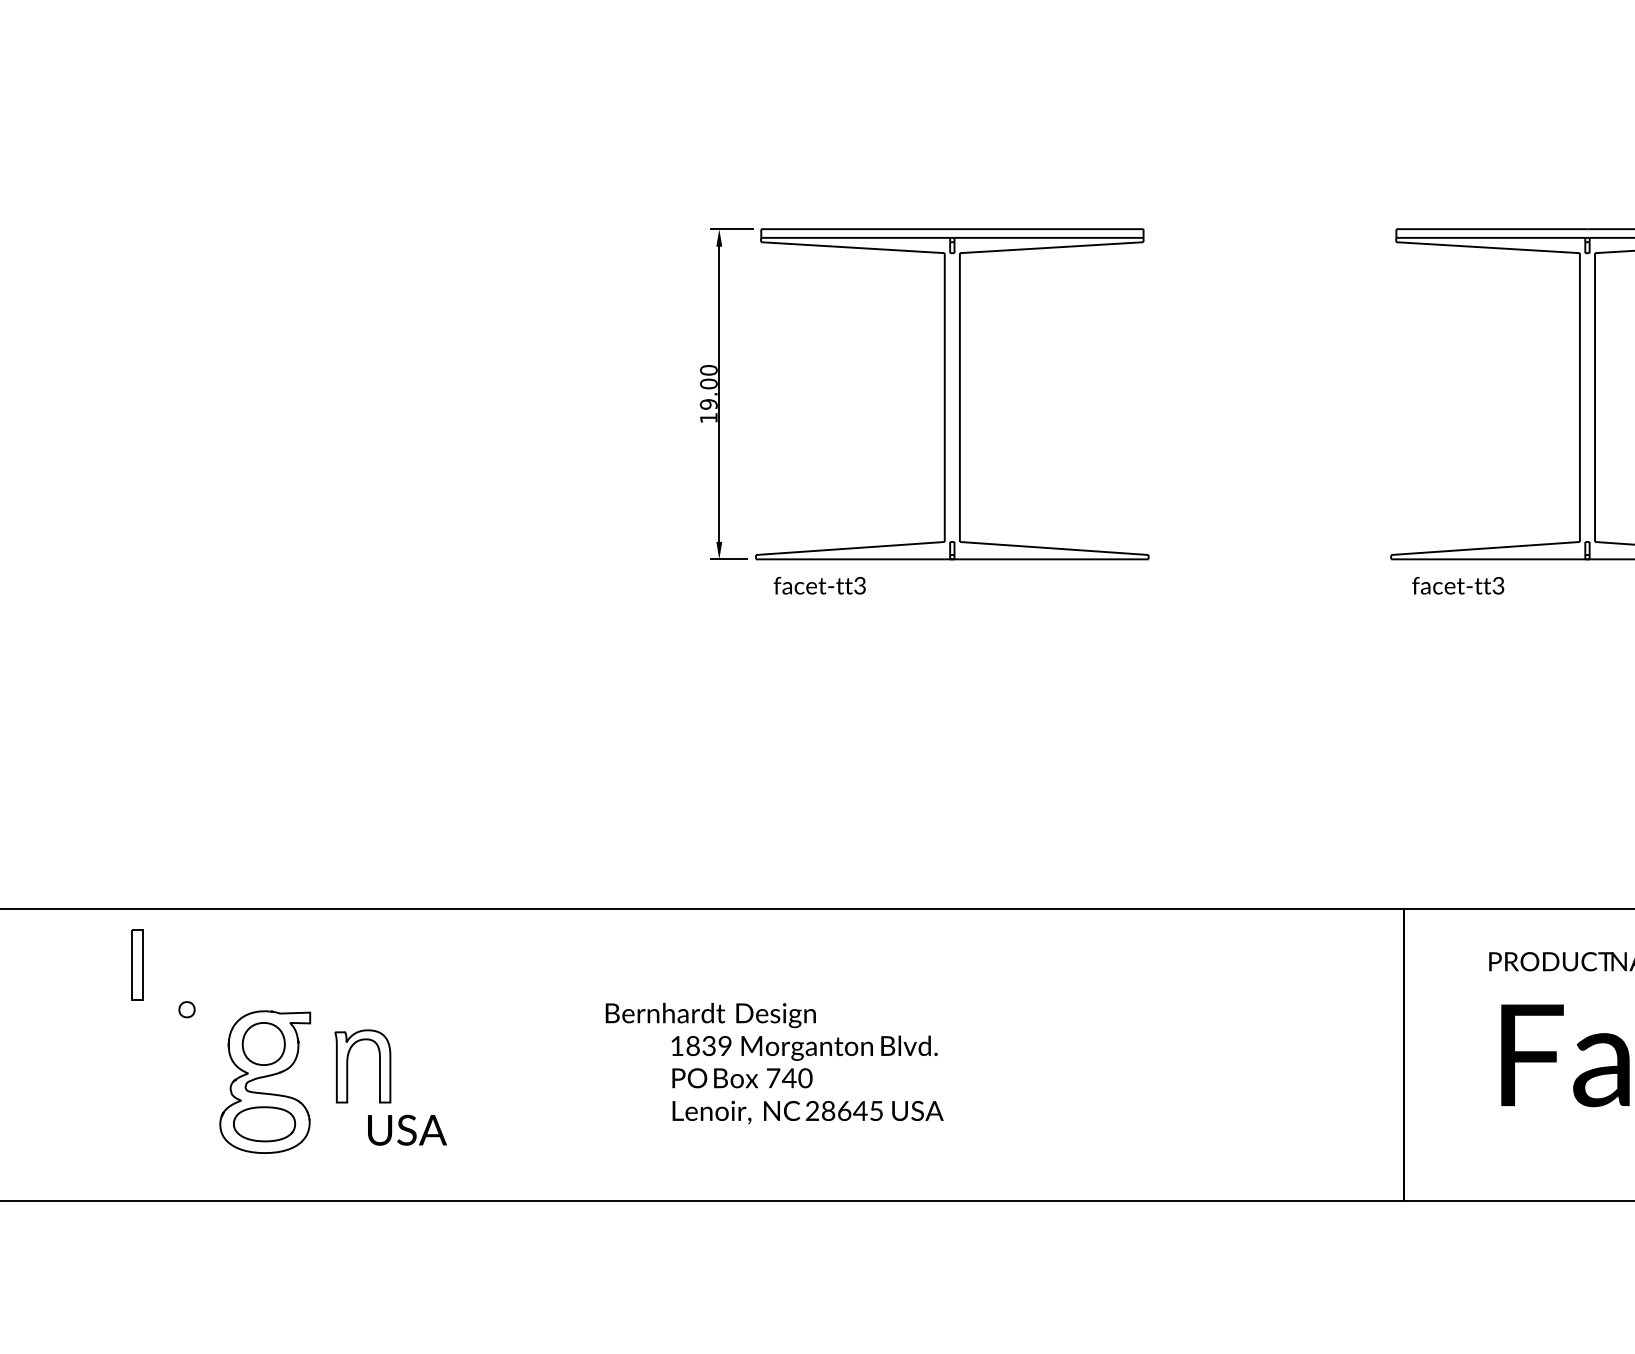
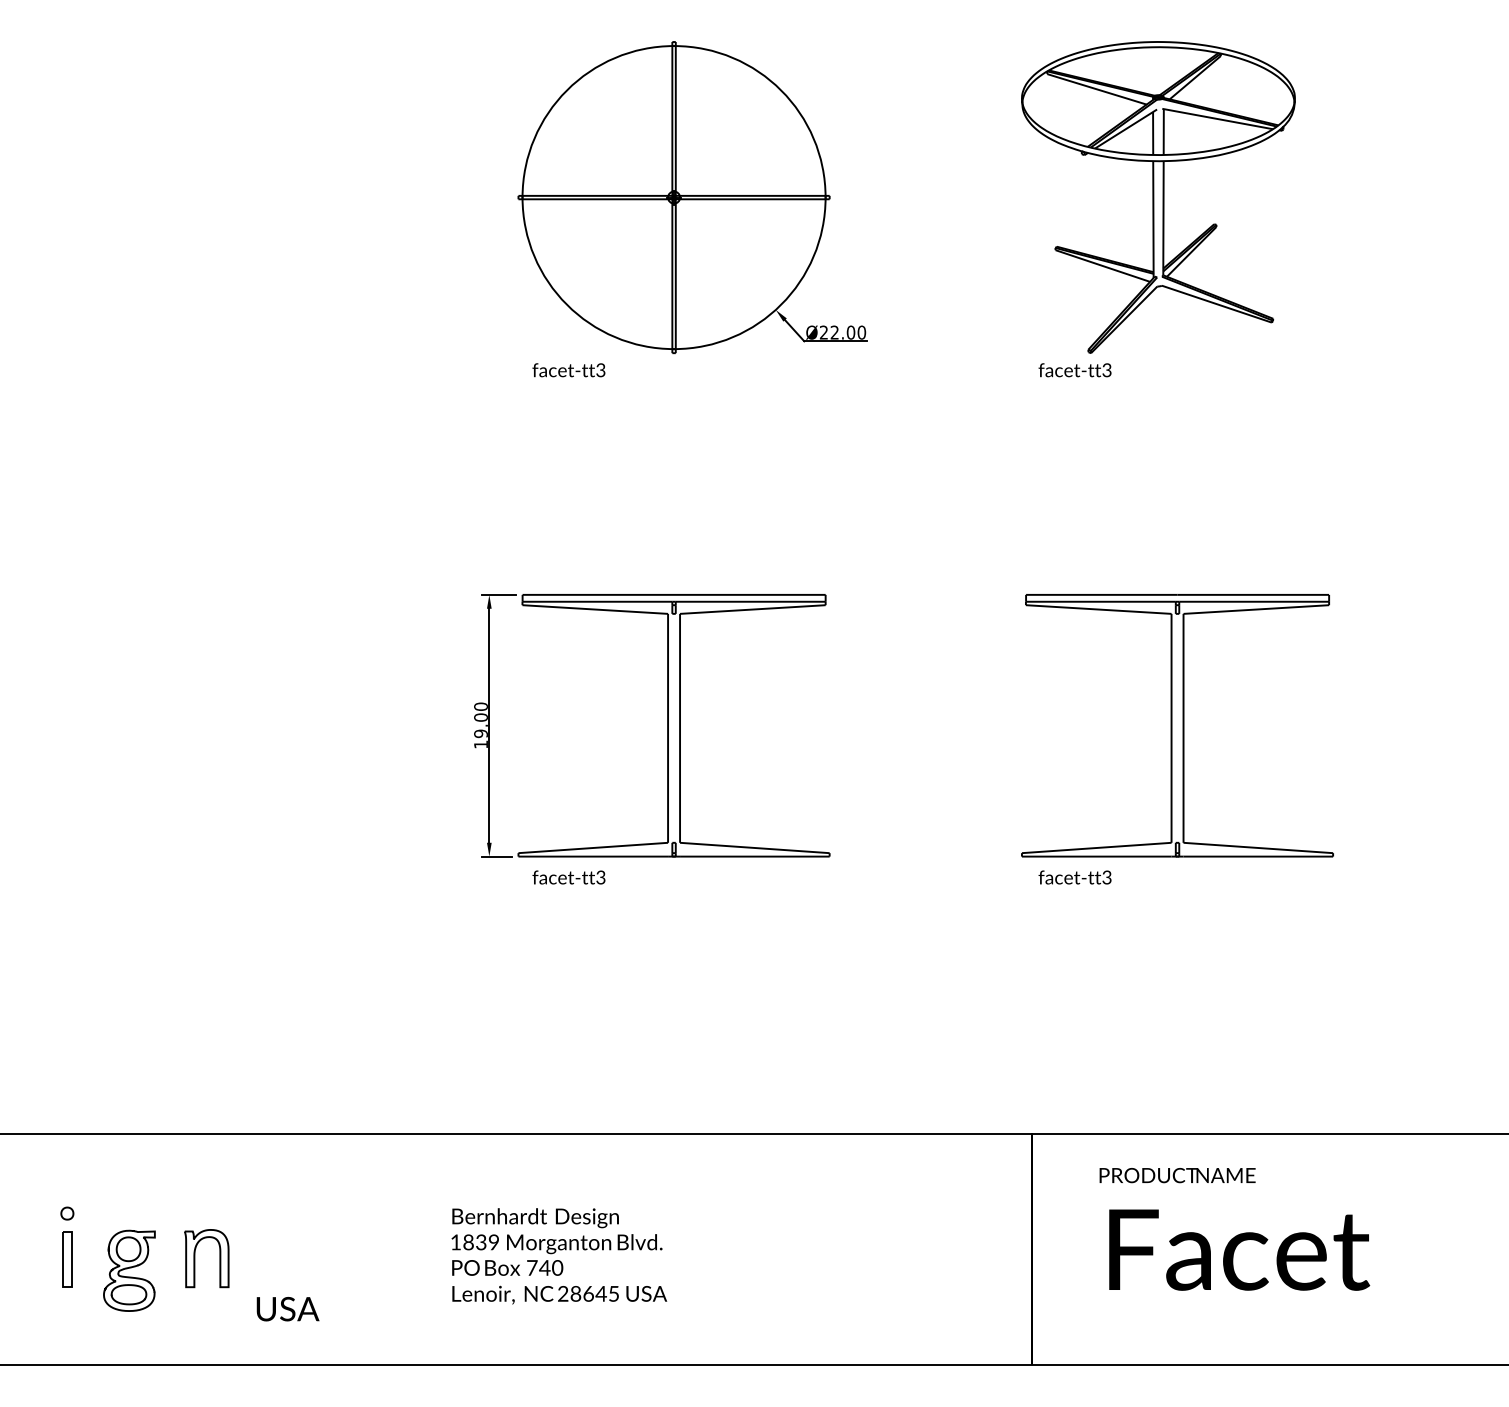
part: (137, 965) -> (67, 1259), moved
text: (710, 1015) -> (535, 1218), moved
part: (265, 1081) -> (129, 1270), size x0.71
text: (406, 1130) -> (287, 1309), moved

